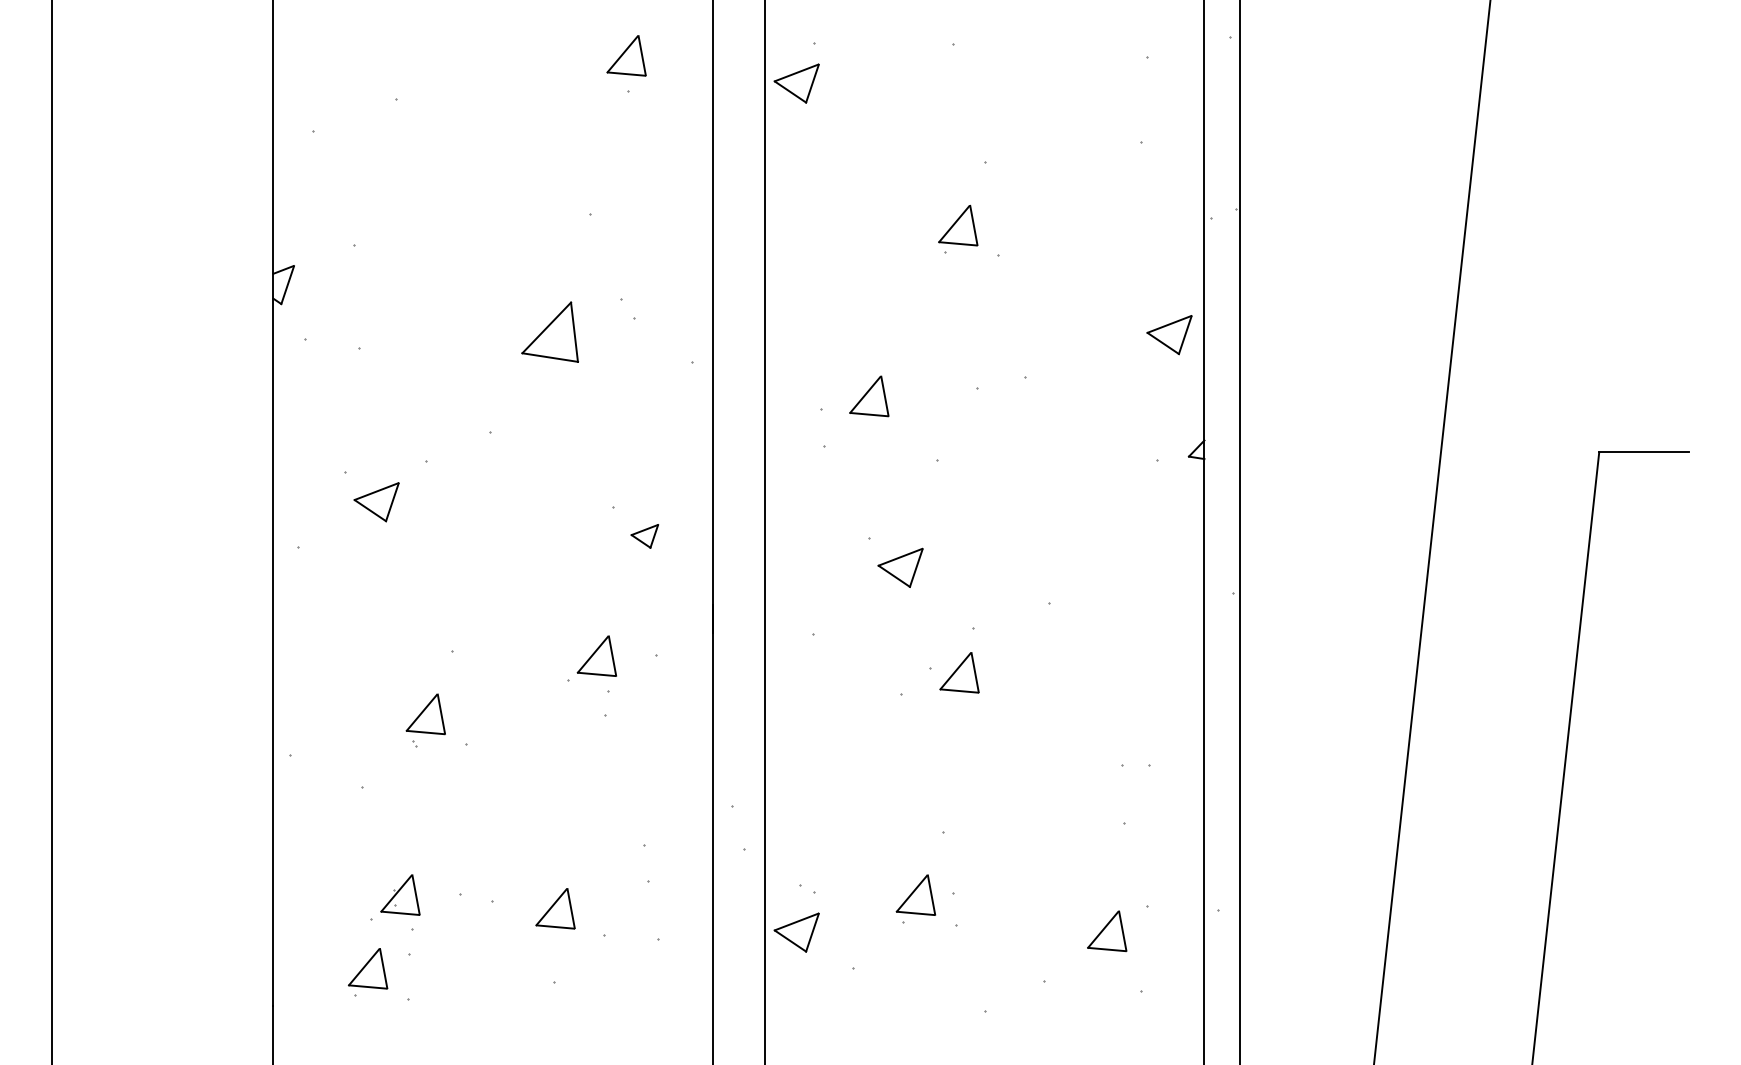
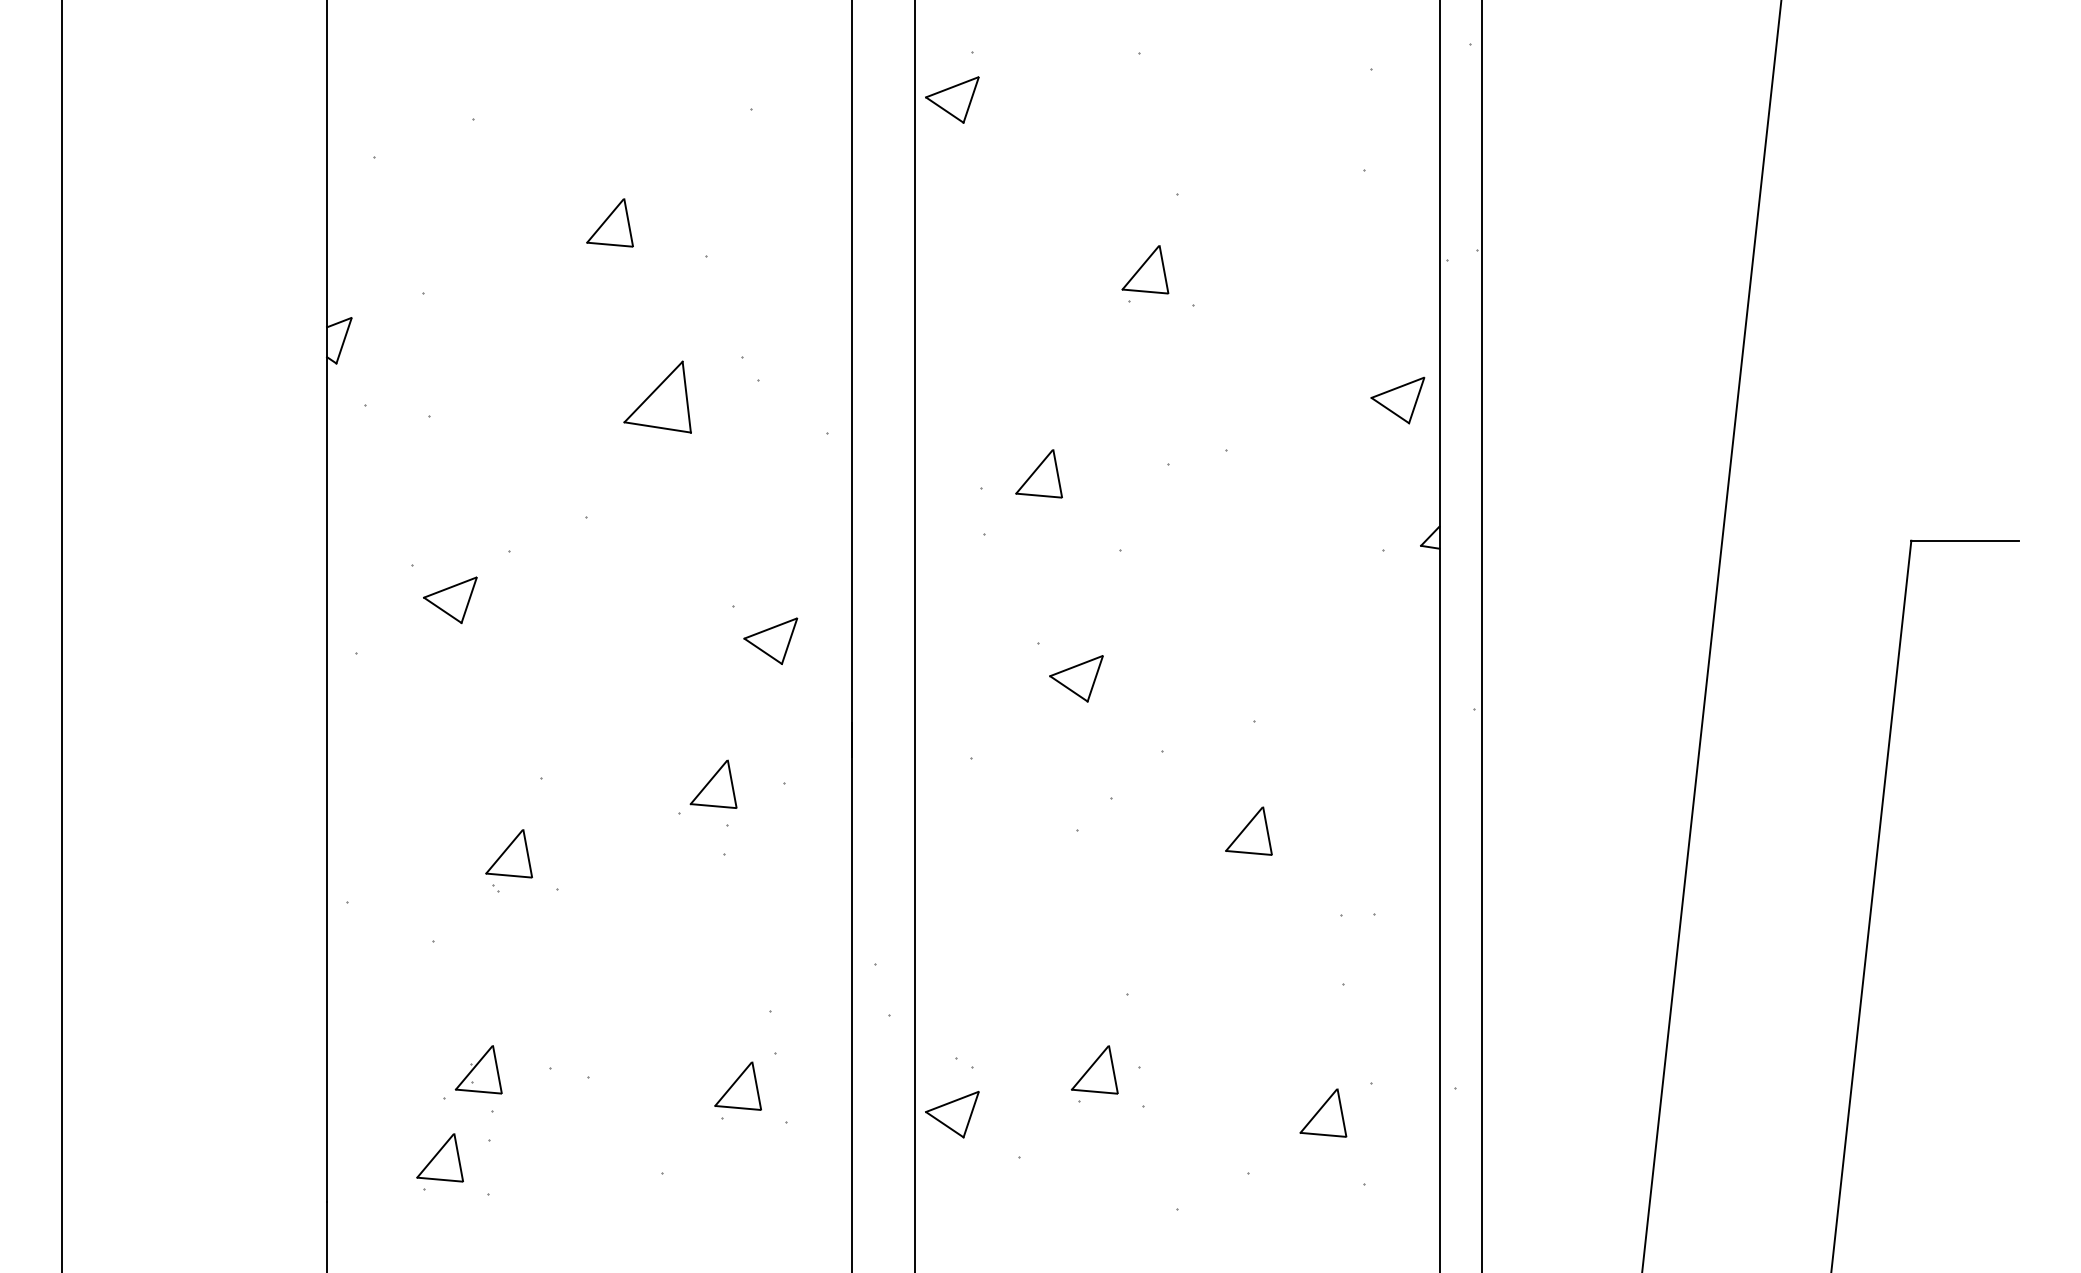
part: (626, 55) -> (609, 222), moved
part: (644, 535) -> (770, 640), size x1.67
part: (959, 672) -> (1248, 830), moved
part: (555, 908) -> (737, 1085), moved

